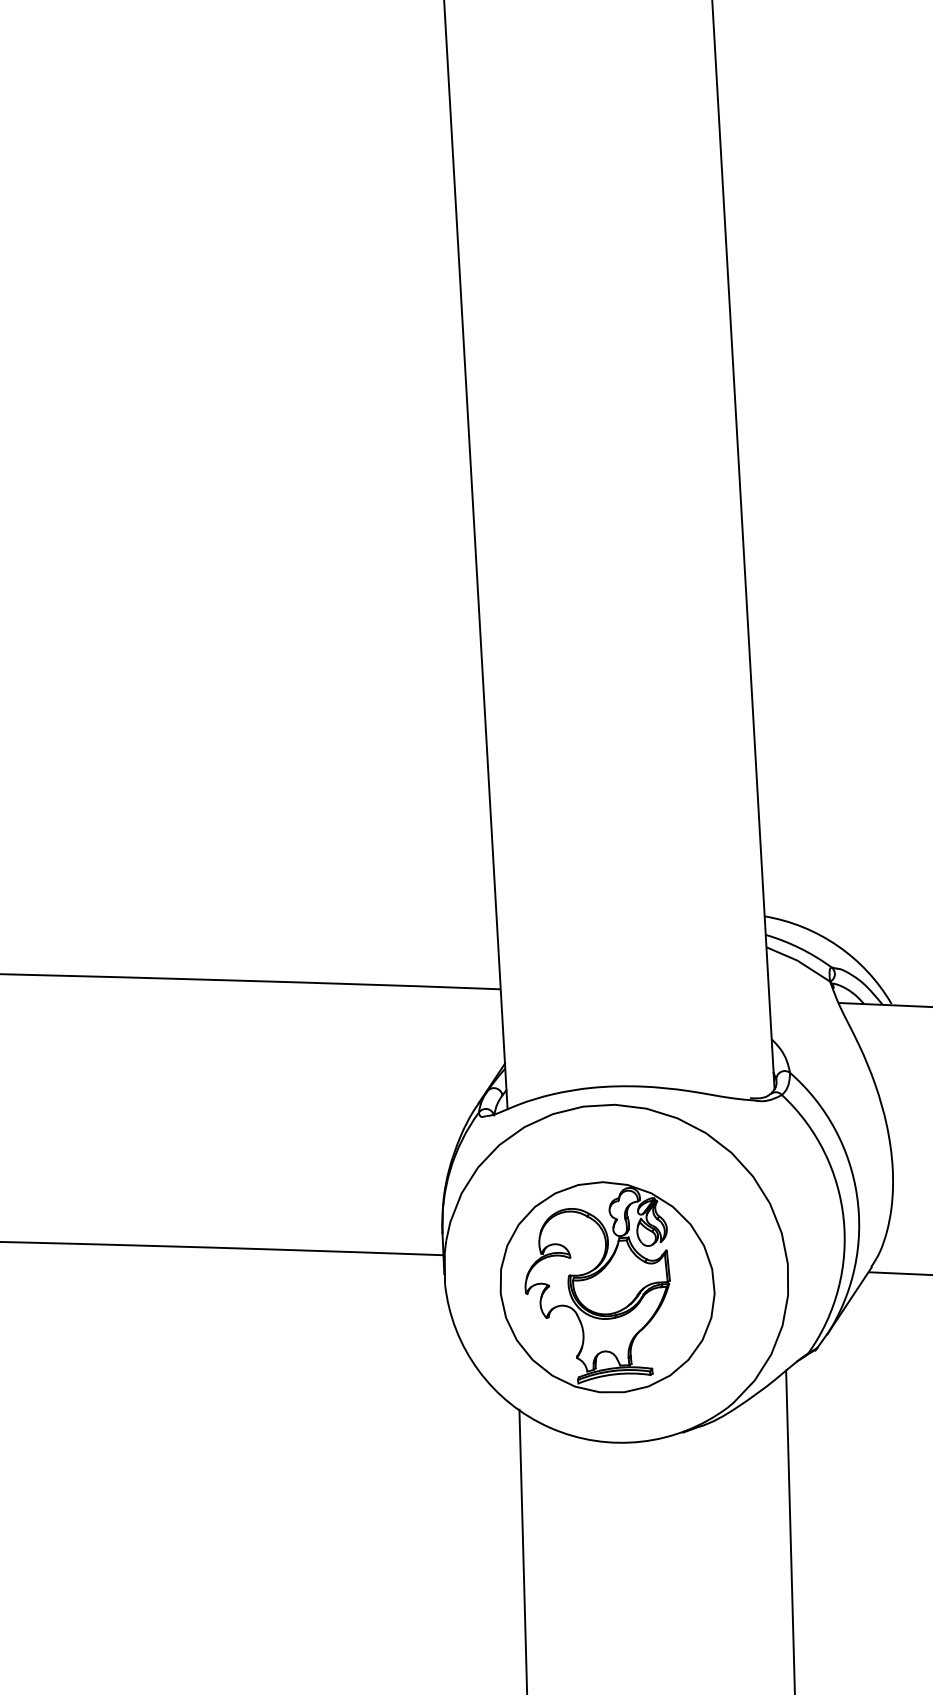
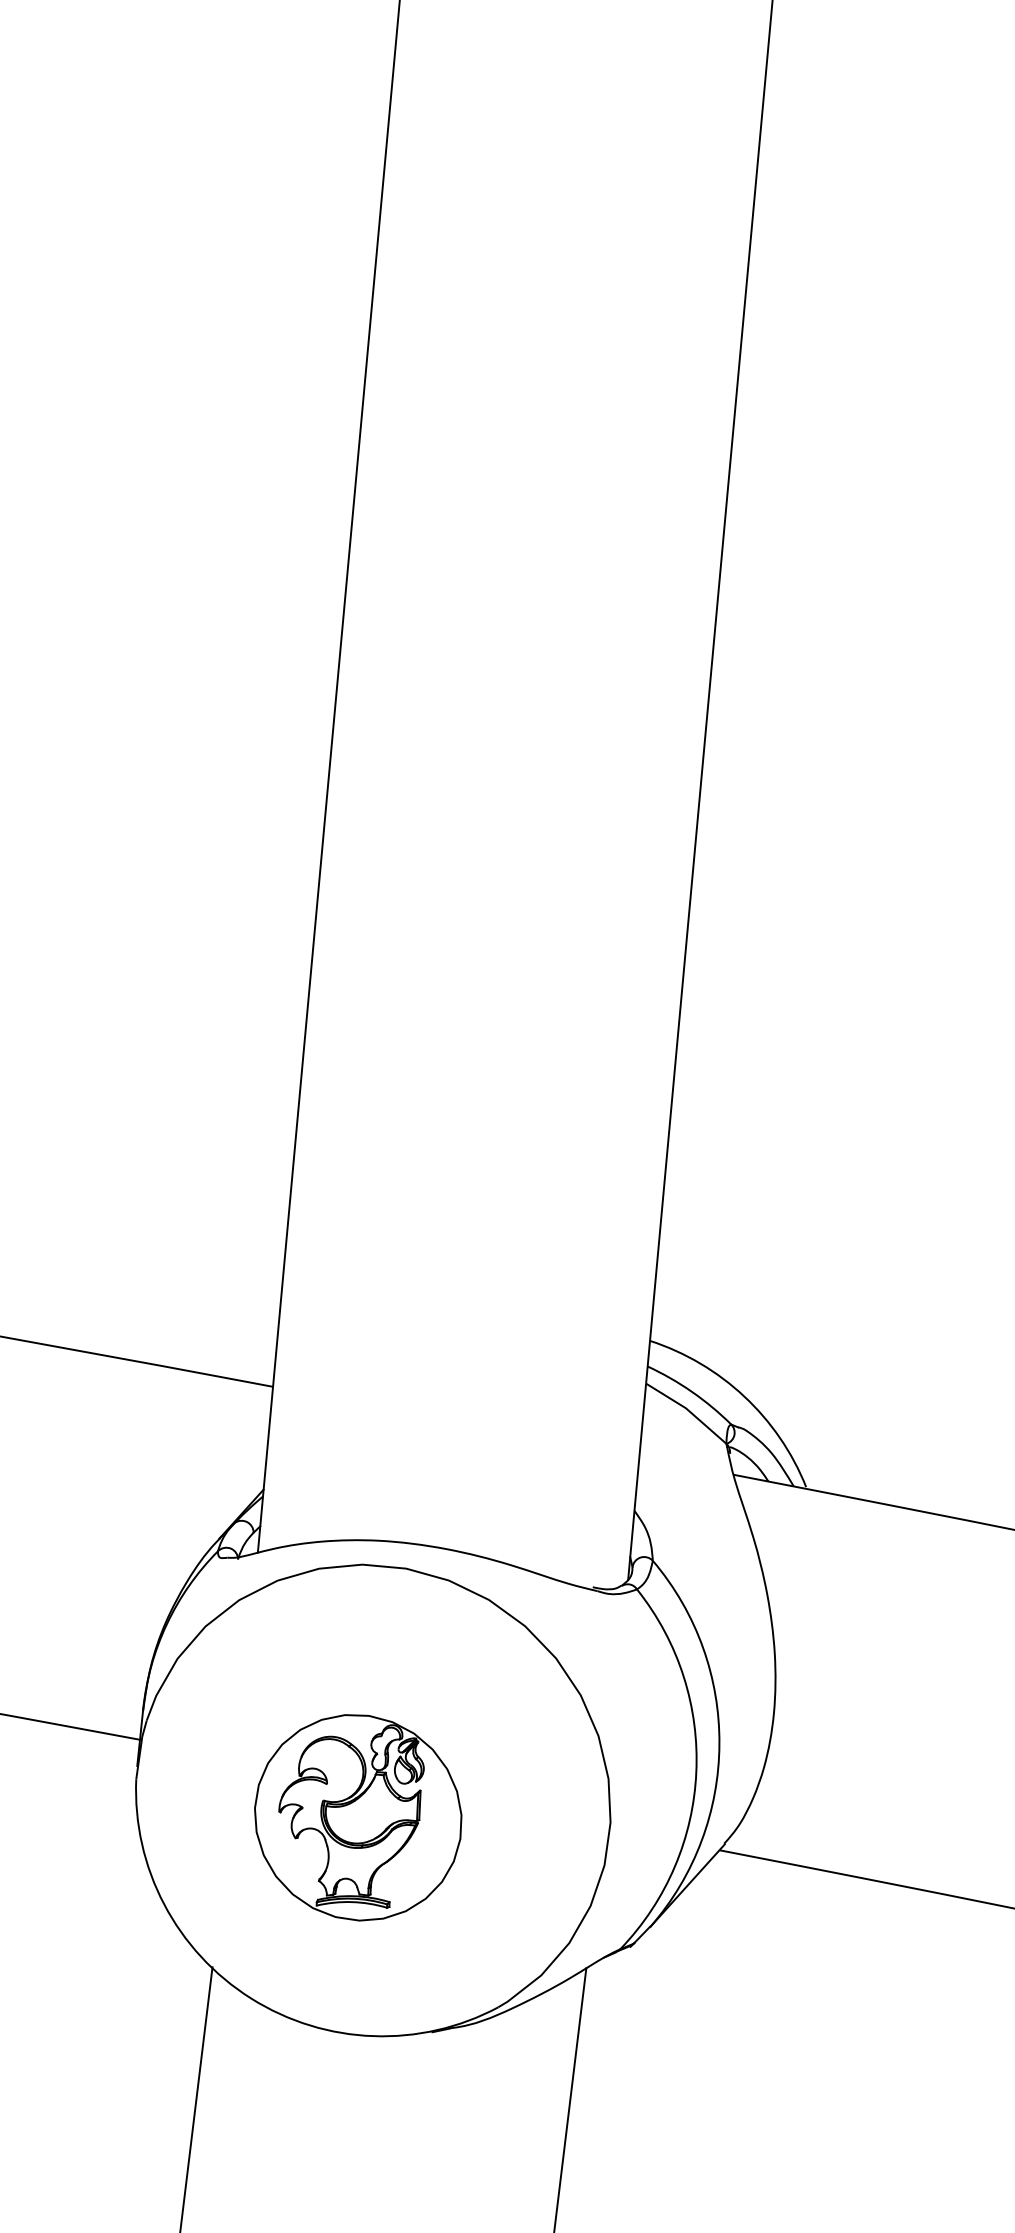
part: (607, 1287) -> (358, 1817), size x0.7

